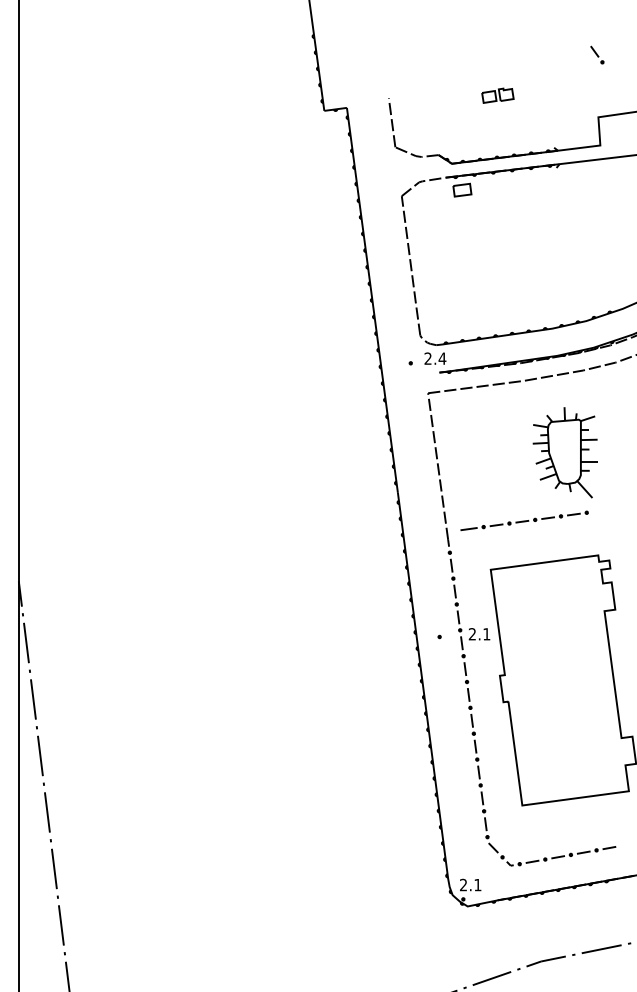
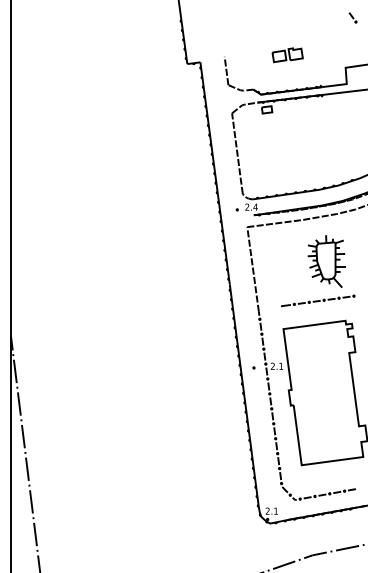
part: (596, 54) -> (352, 17), moved
part: (497, 96) -> (287, 55), size x1.67
part: (525, 520) -> (318, 300), moved

